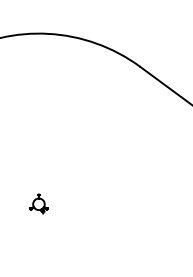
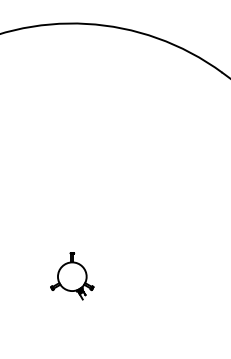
part: (38, 203) -> (71, 275), size x1.67

